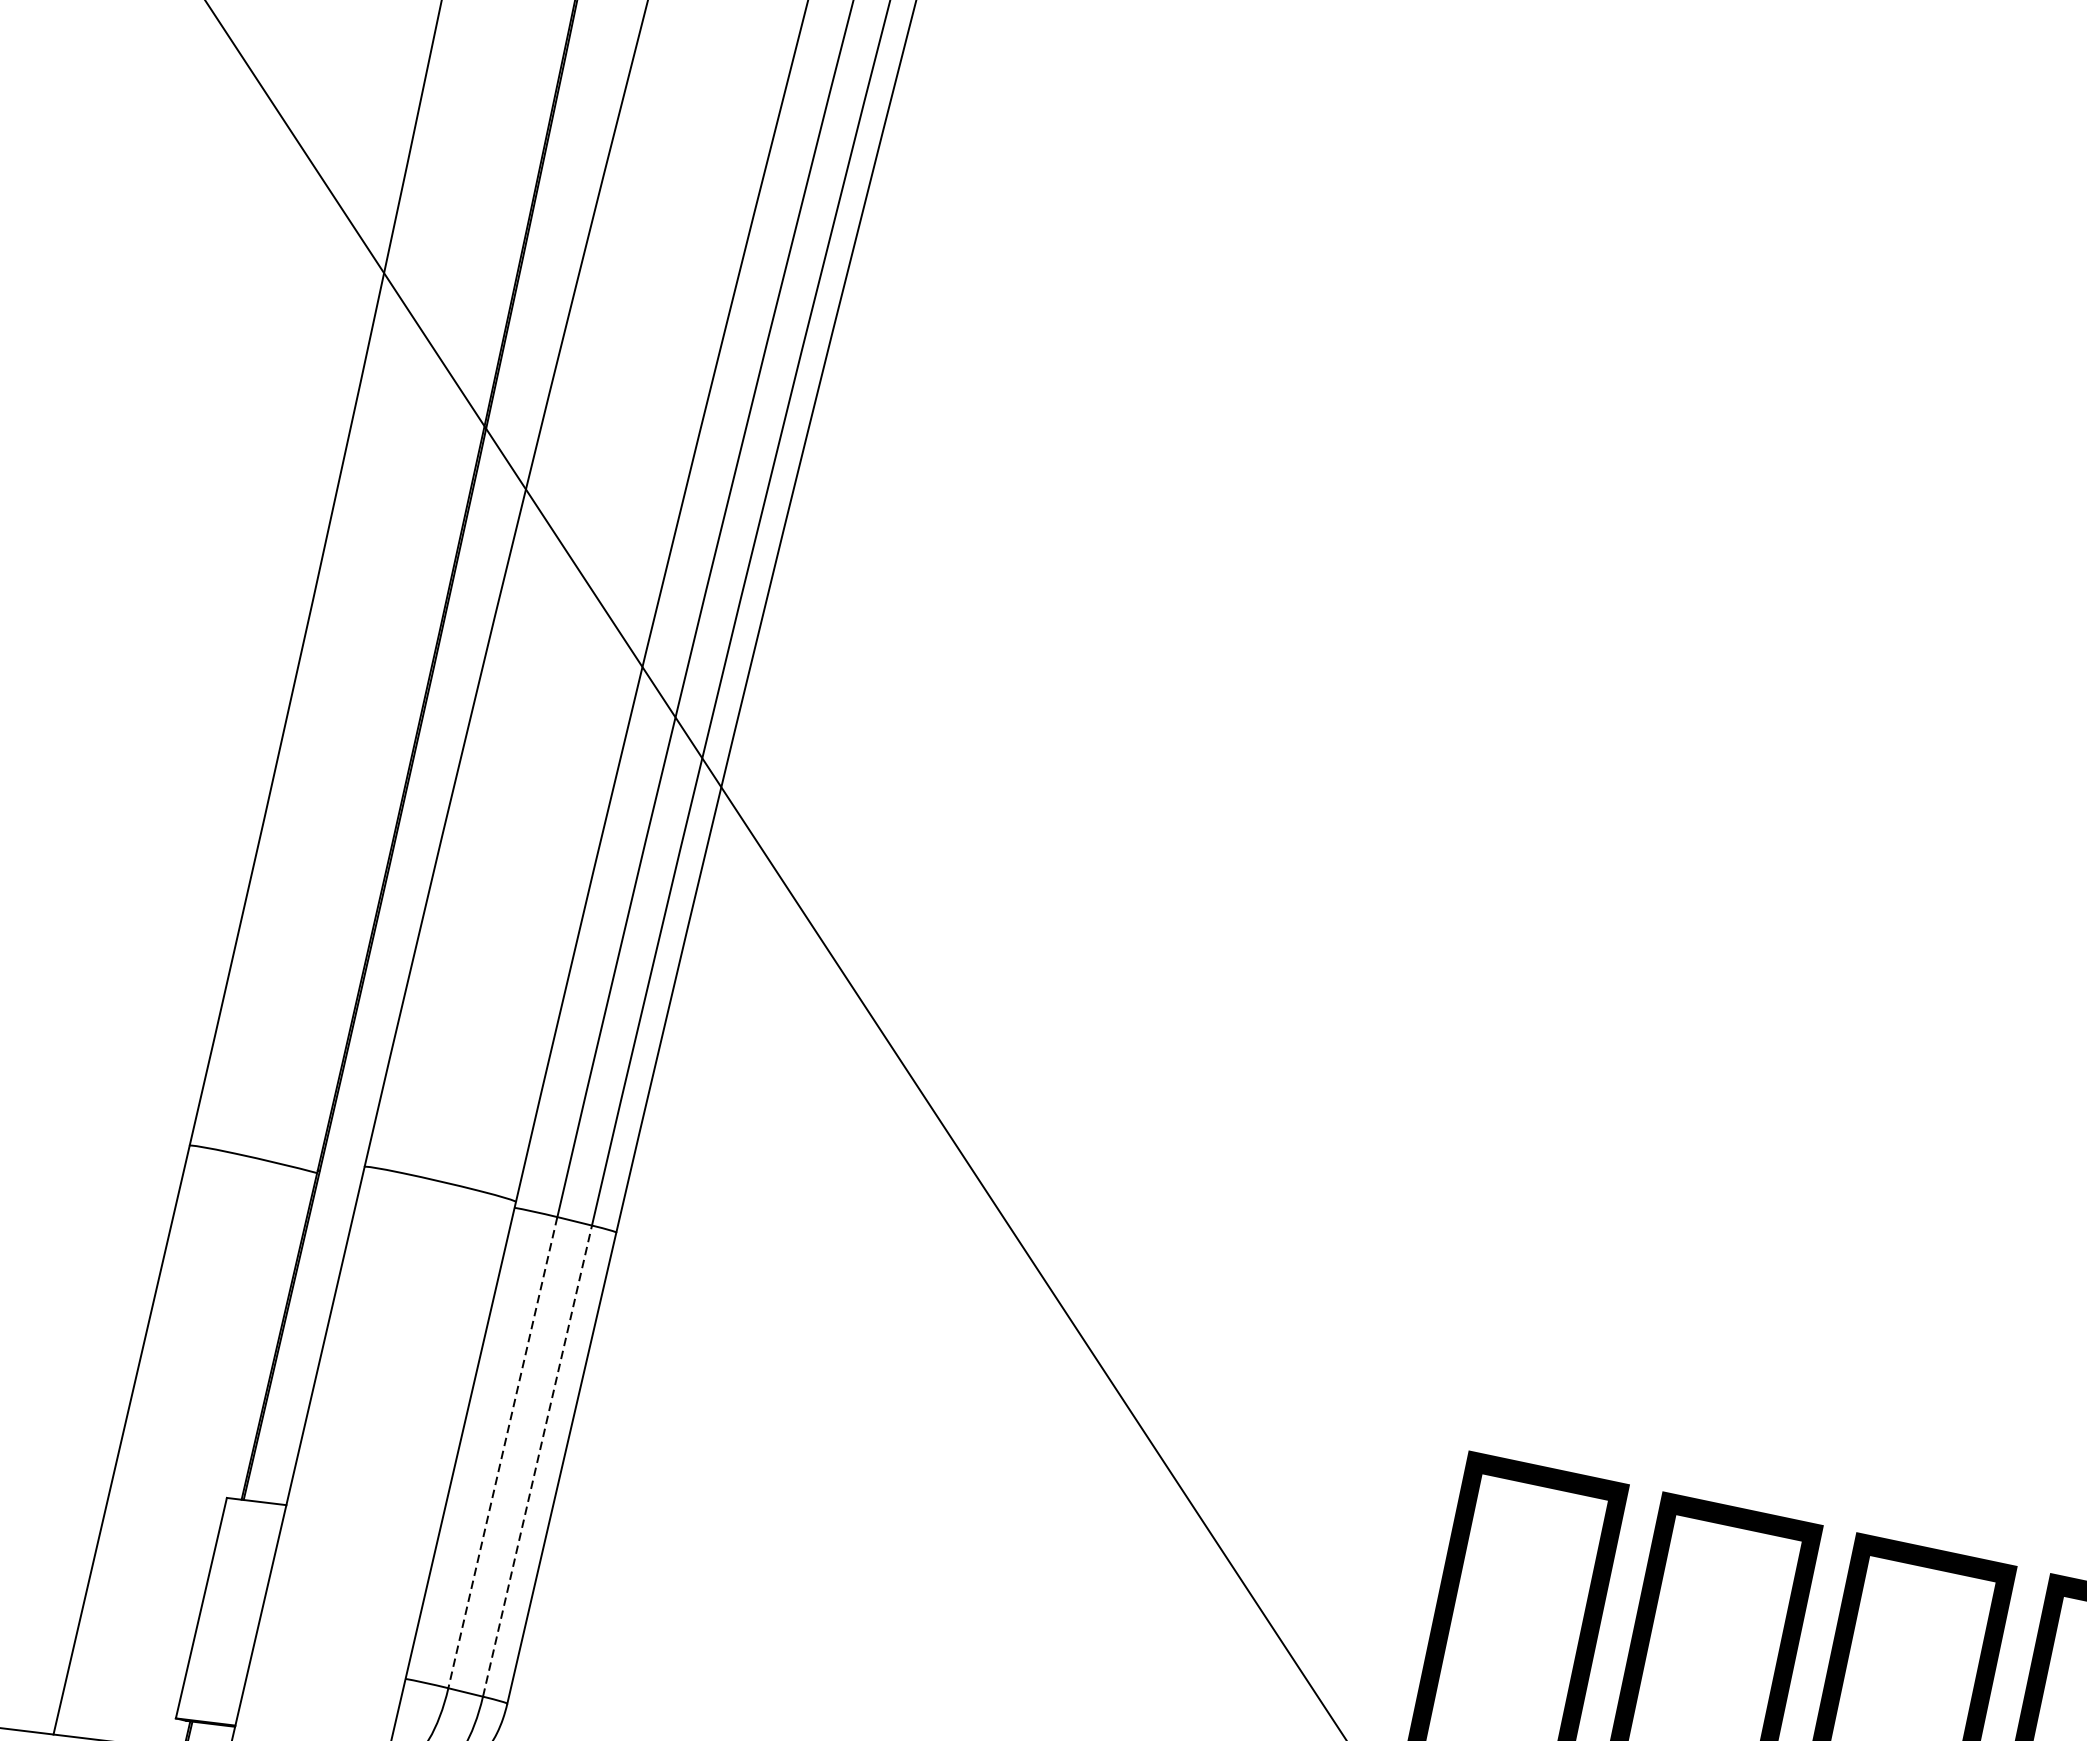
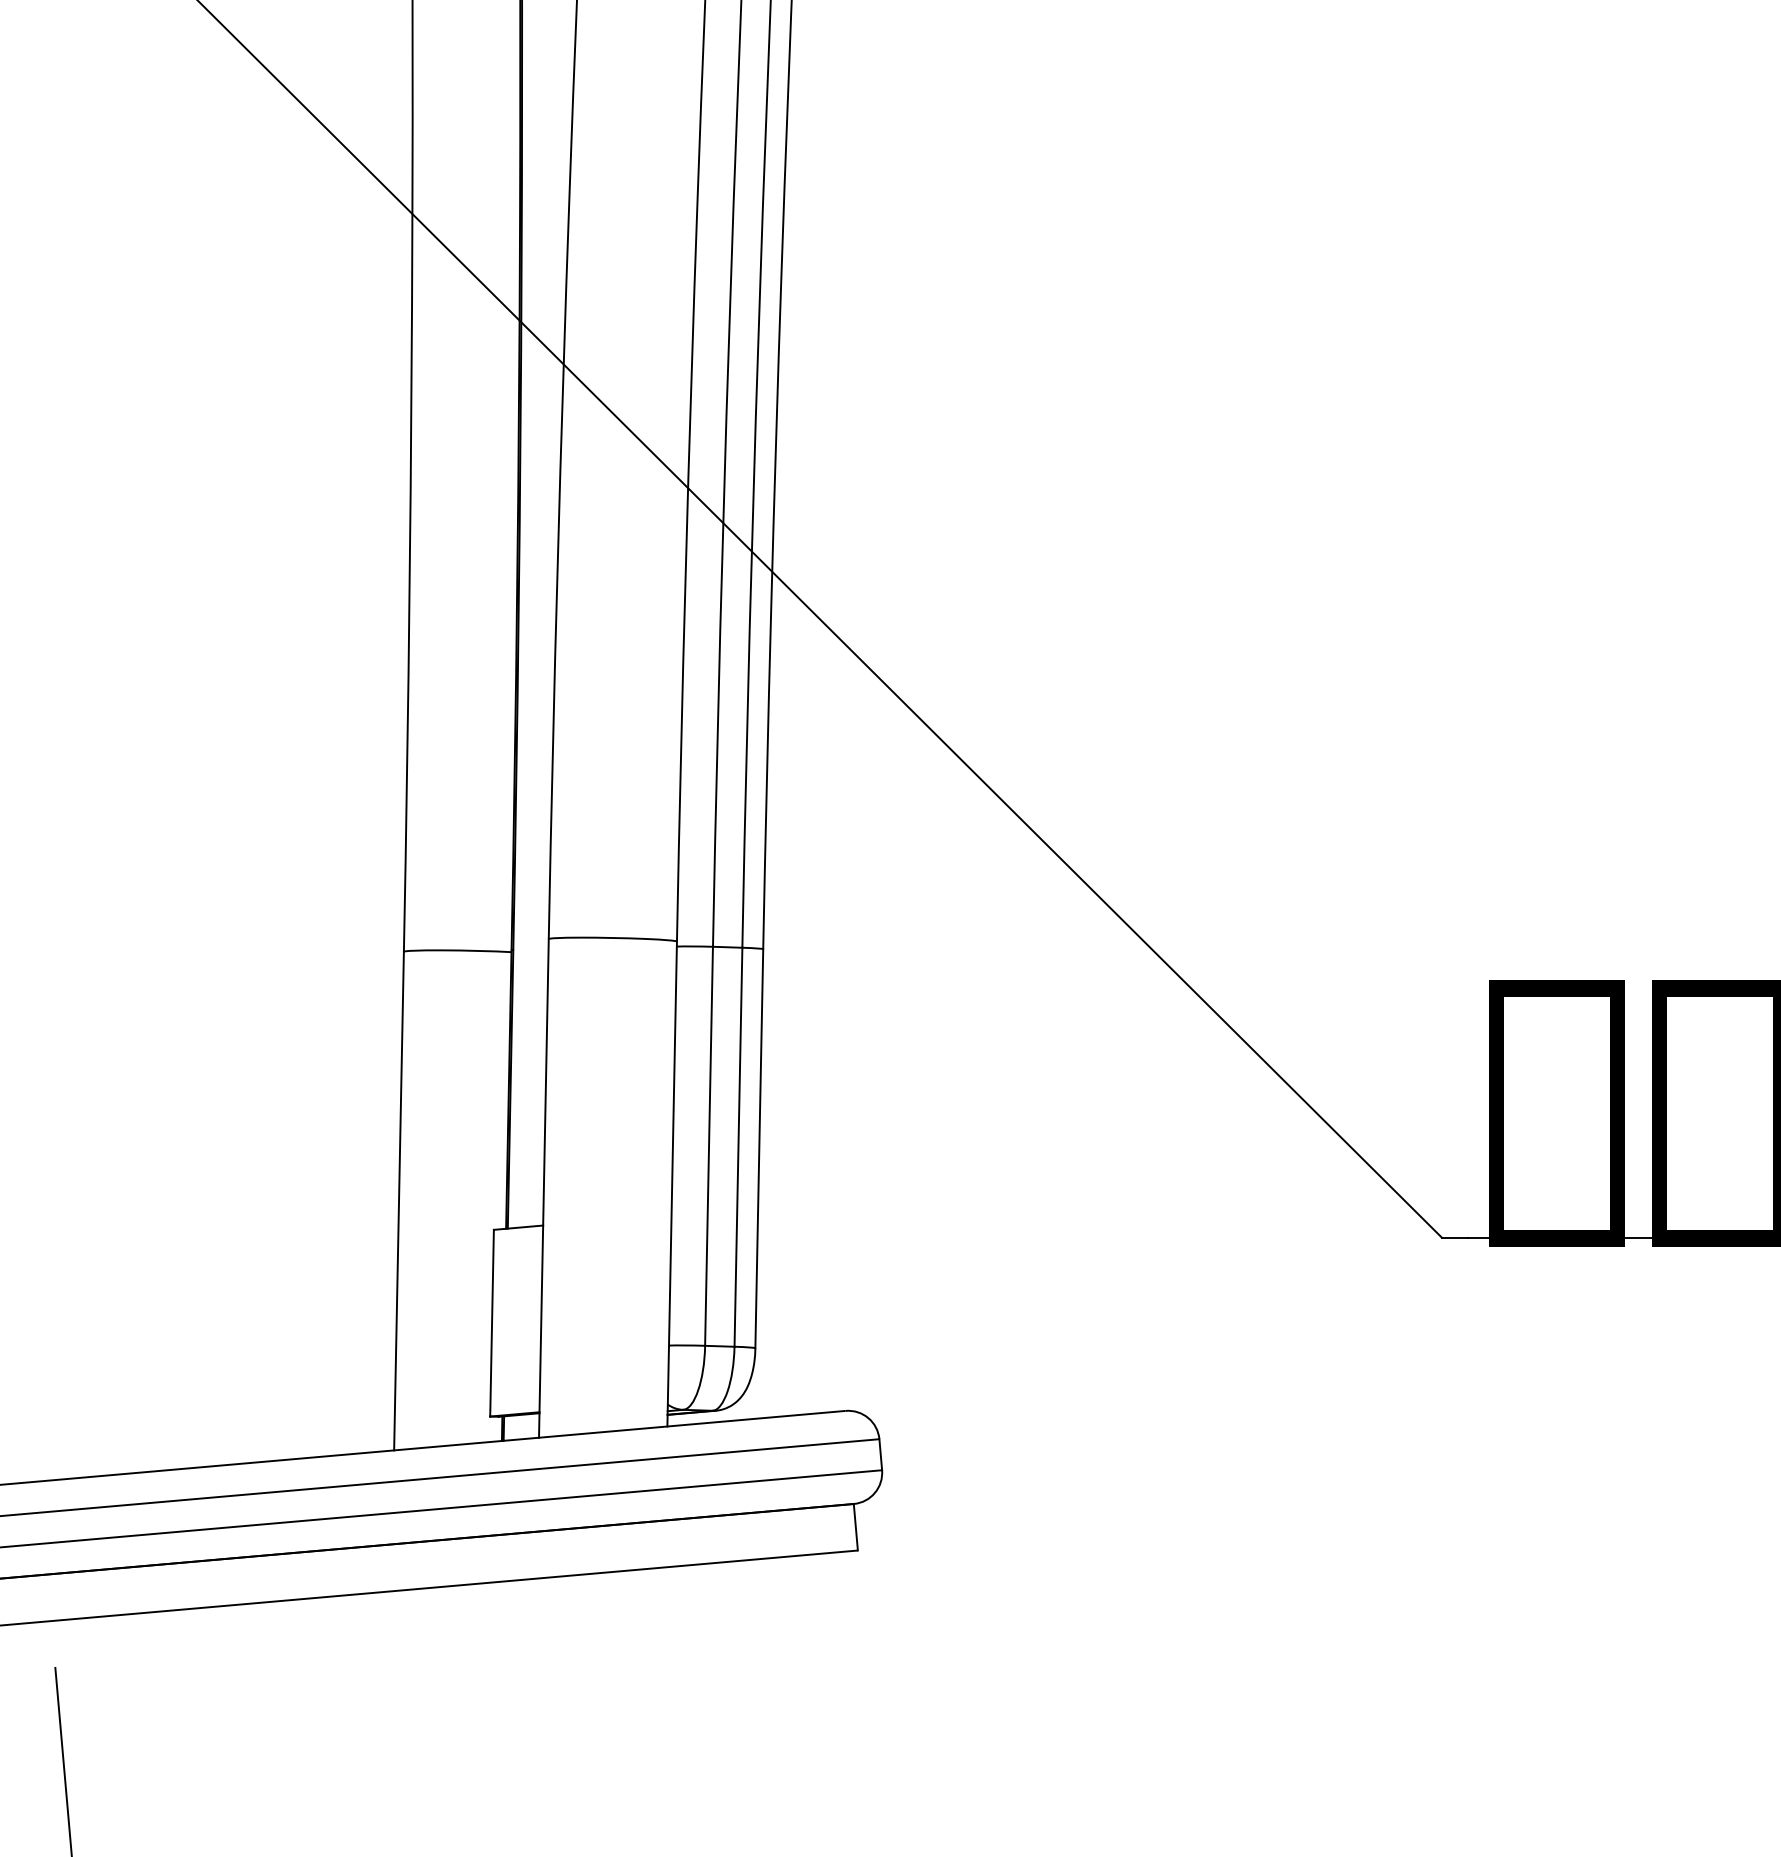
line: (503, 1452) -> (709, 1146), dashed -> solid
line: (537, 1461) -> (738, 1147), dashed -> solid

